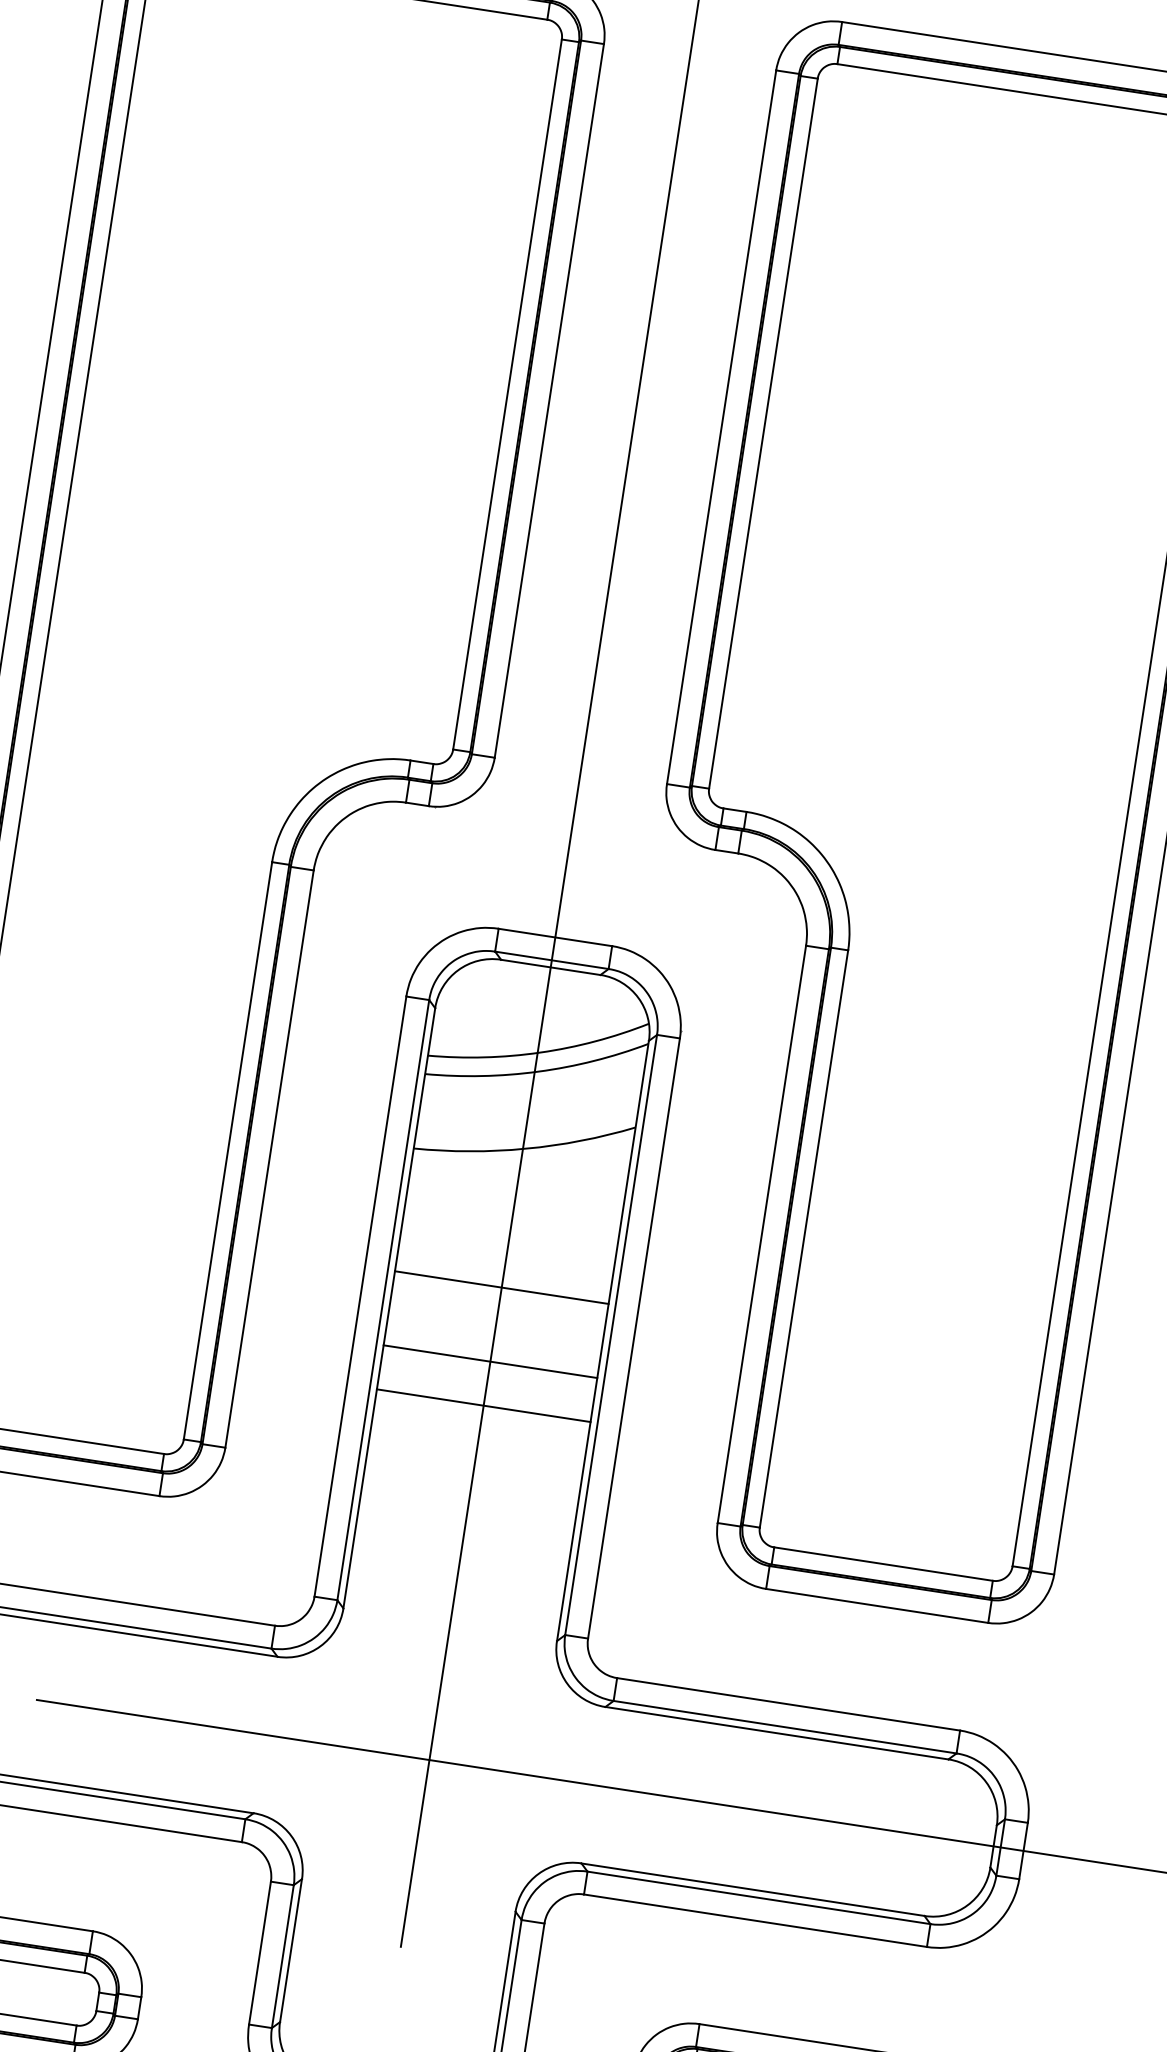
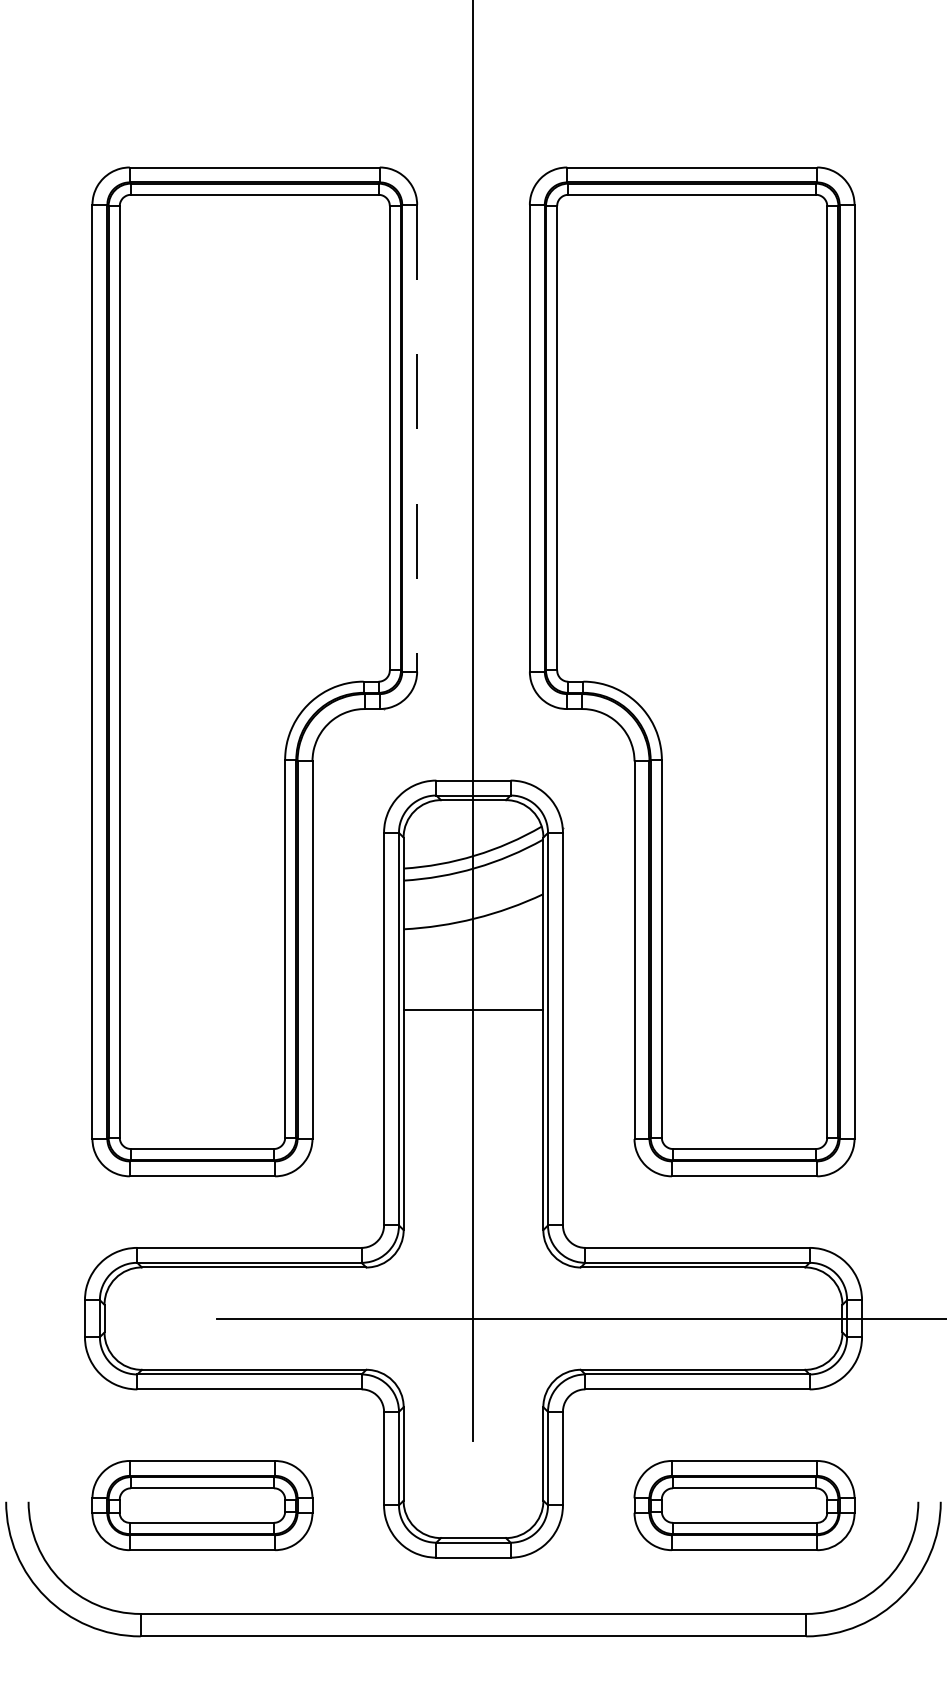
line: (549, 401) -> (417, 438), solid -> dashed
line: (490, 1362) -> (473, 1058), removed
line: (483, 1405) -> (473, 1086), removed

